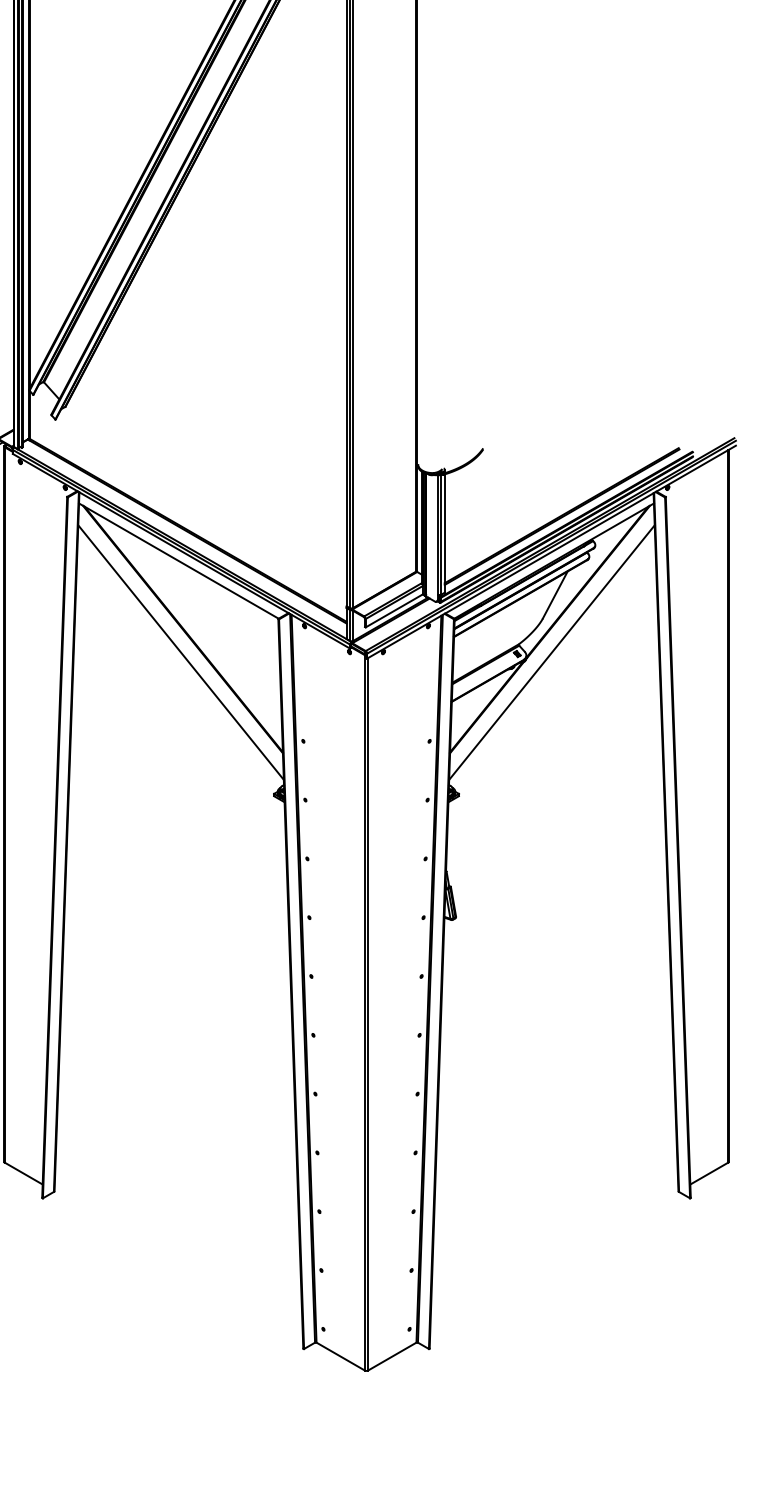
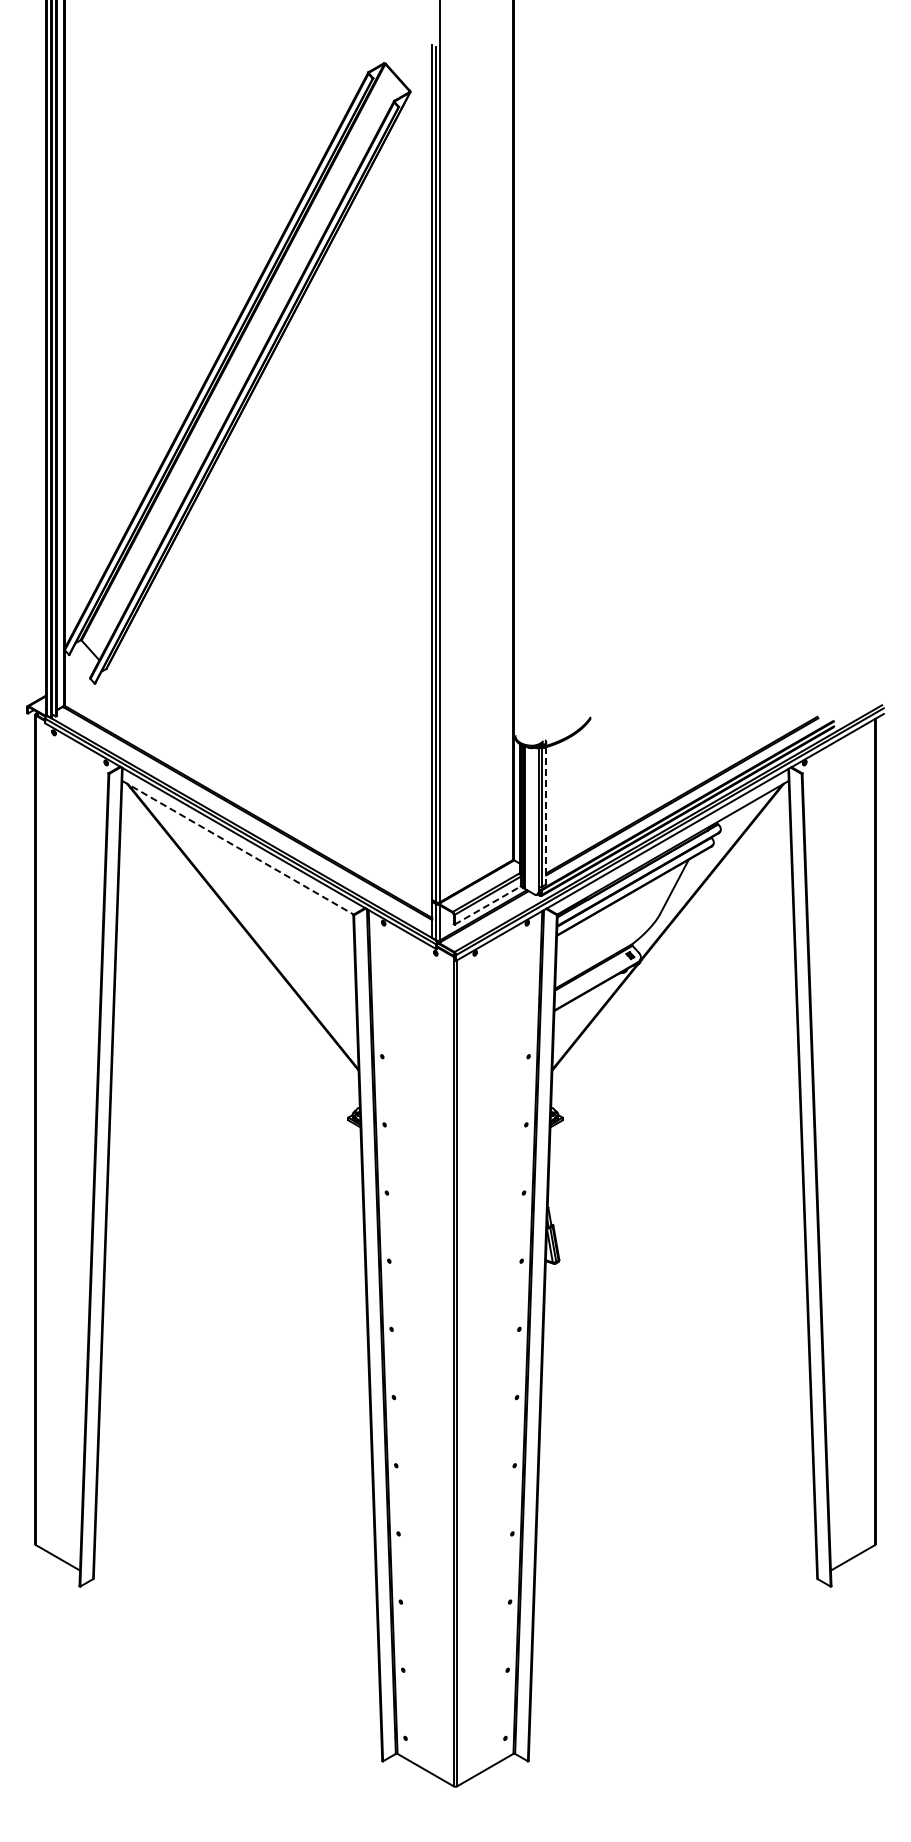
line: (444, 533) -> (546, 815), solid -> dashed
line: (178, 560) -> (237, 847), solid -> dashed
line: (394, 610) -> (488, 905), solid -> dashed
line: (181, 652) -> (240, 953), removed
line: (551, 652) -> (670, 953), removed

